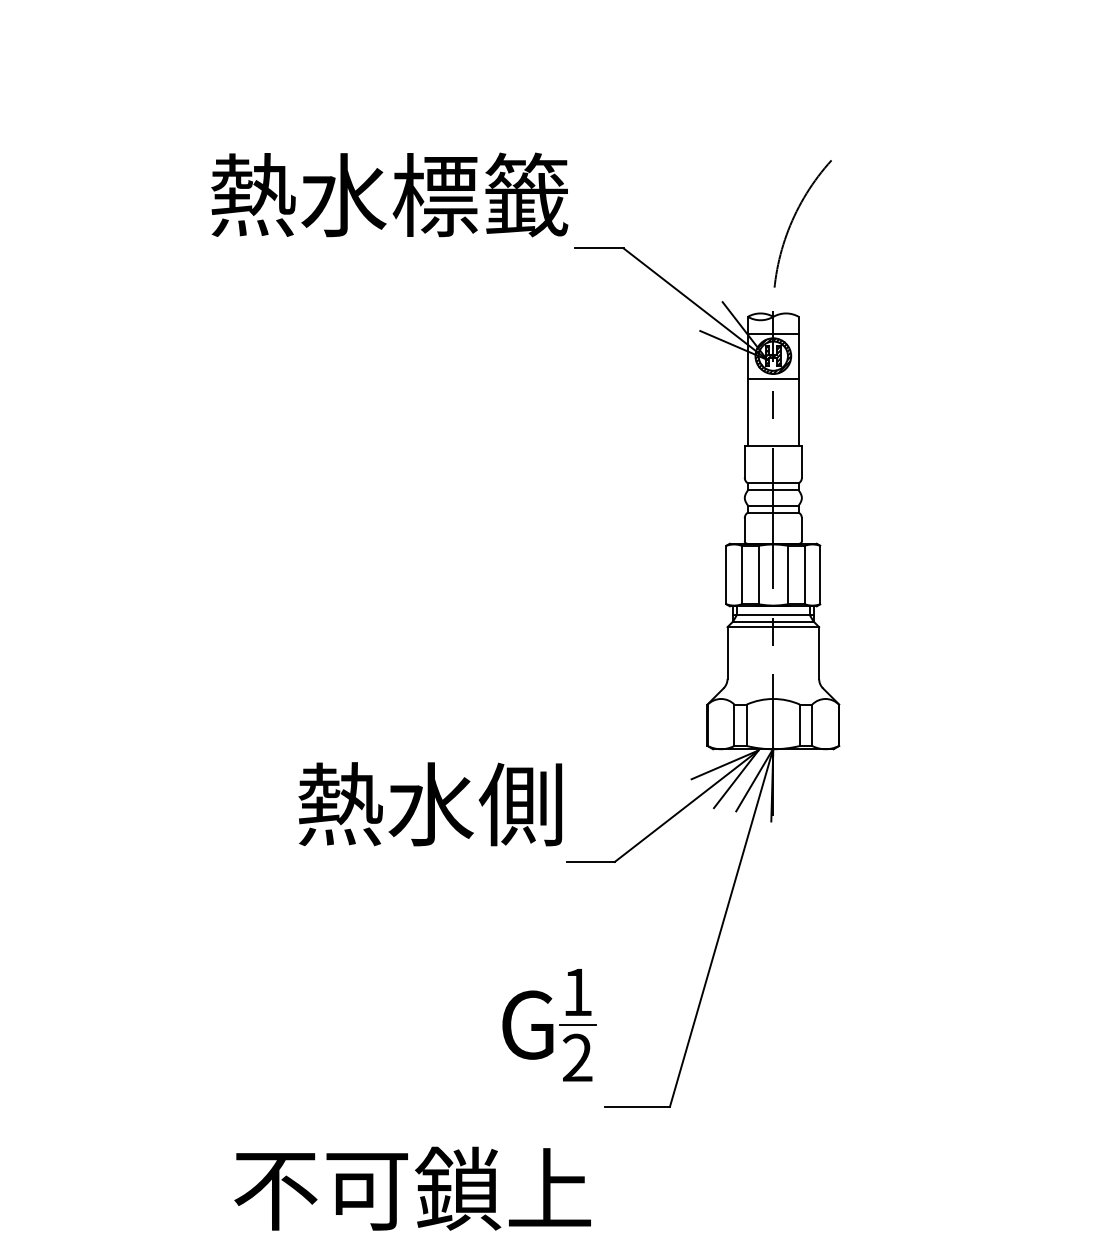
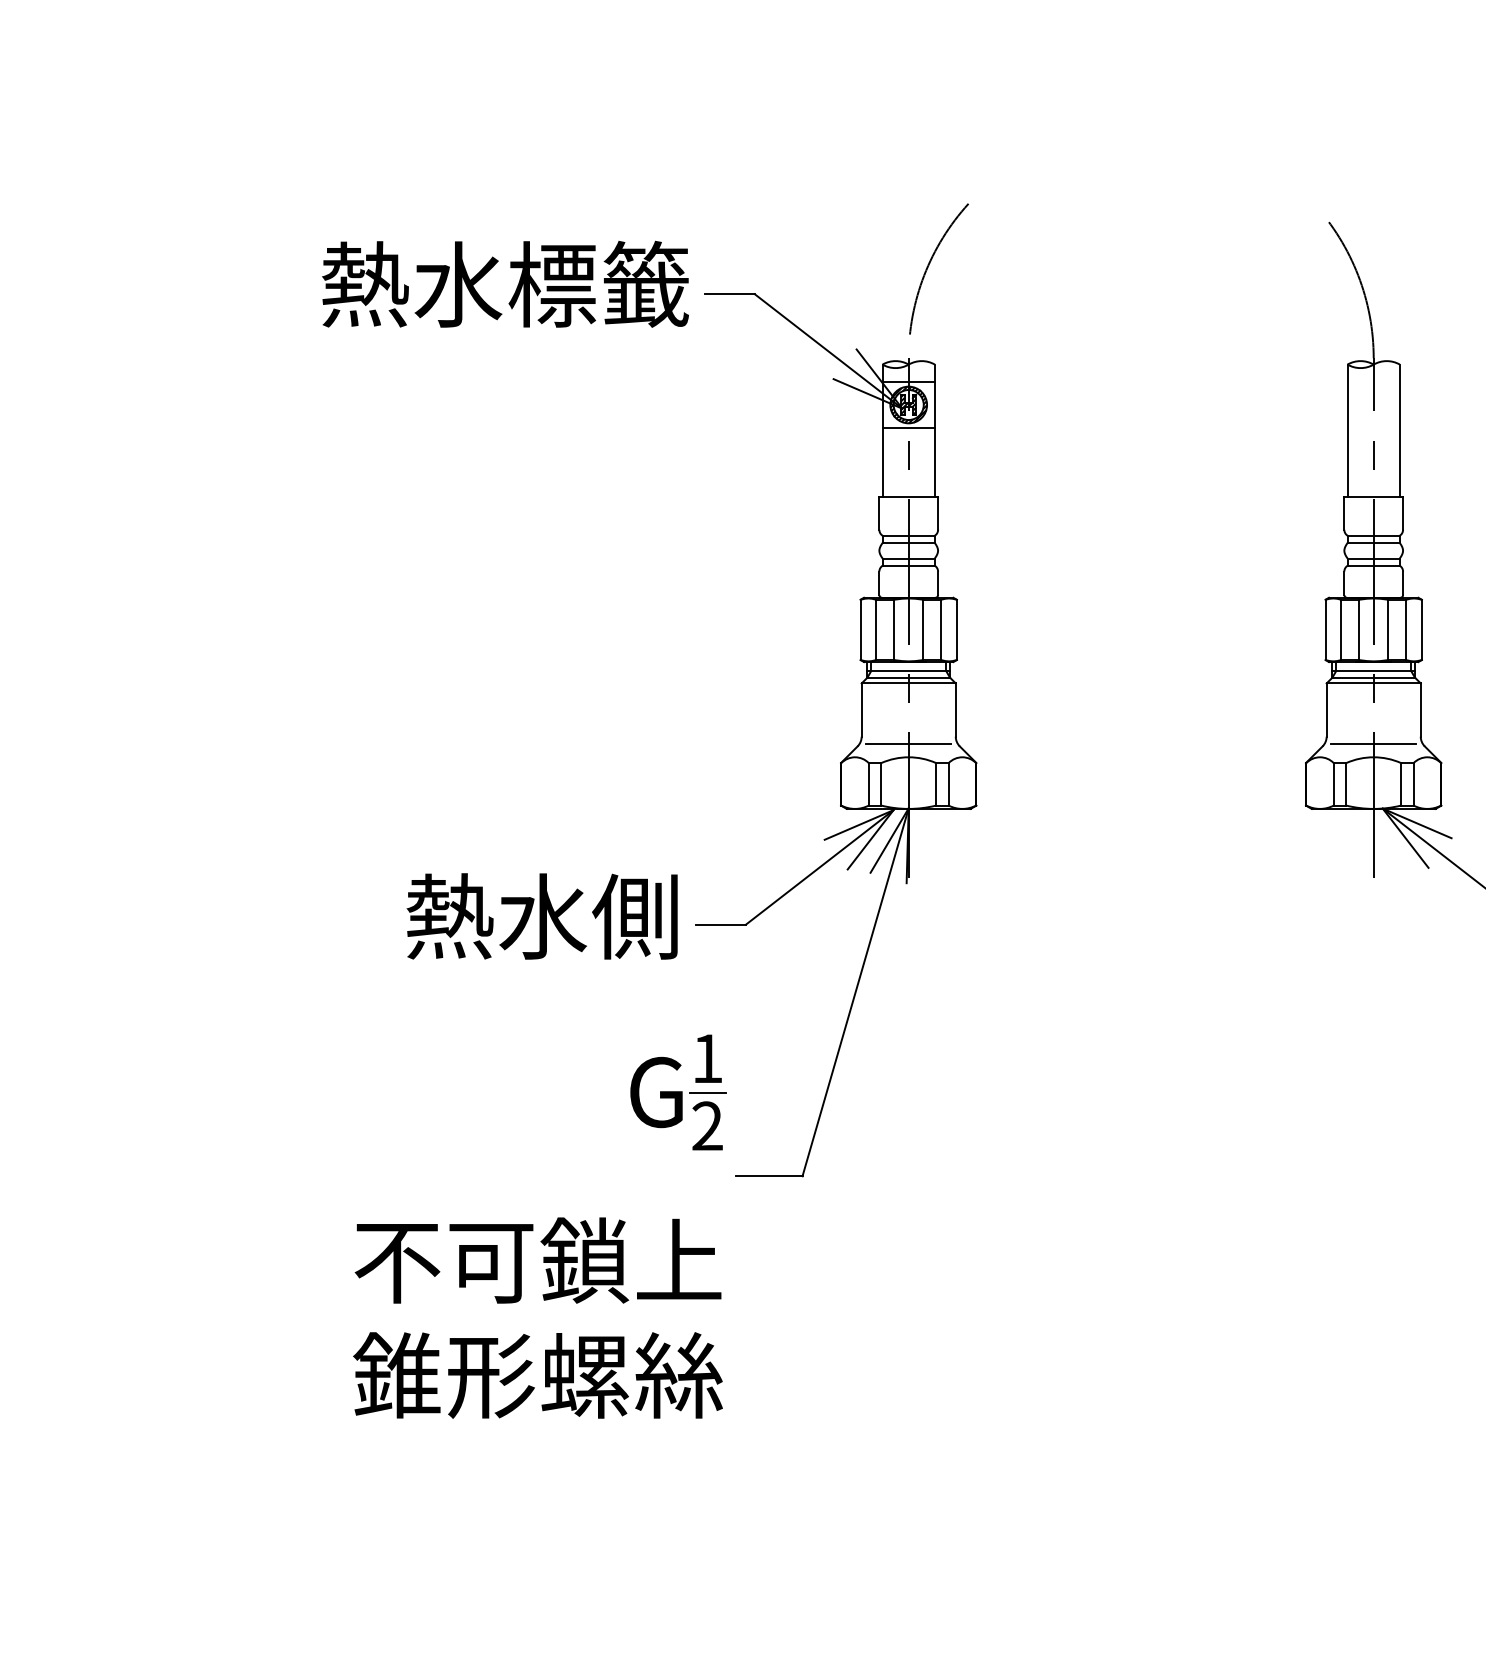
text: (389, 194) -> (505, 283), moved
line: (773, 686) -> (908, 744), added
text: (429, 804) -> (541, 916), moved

